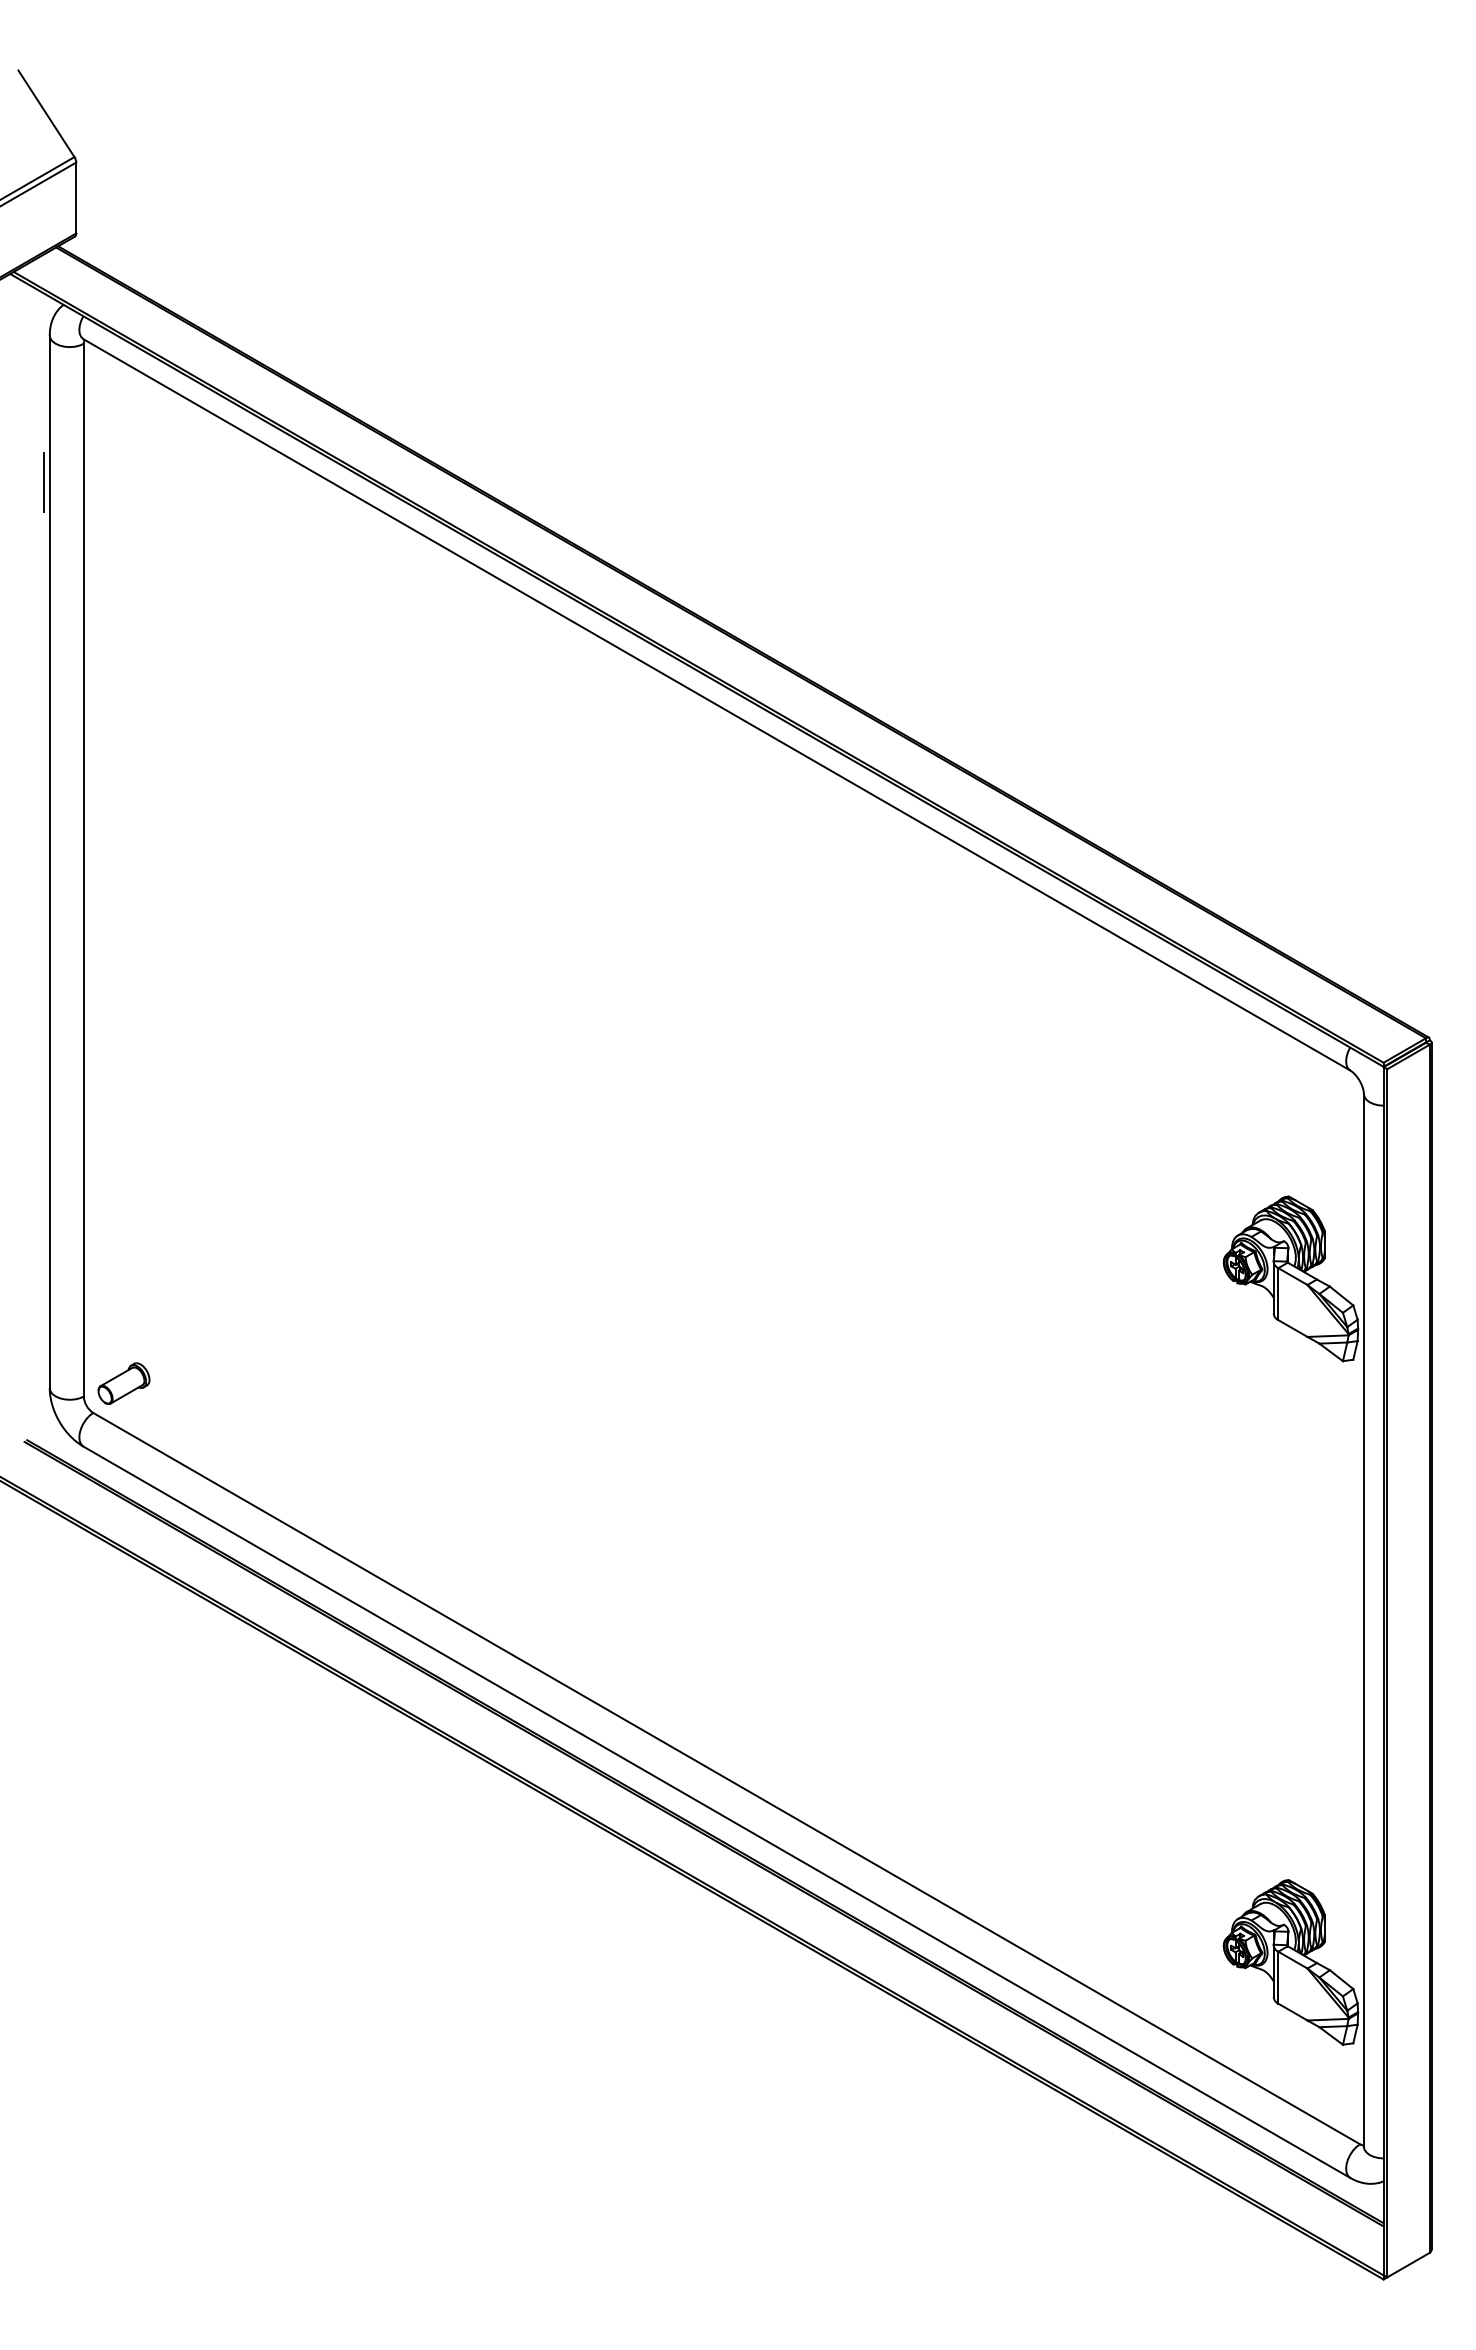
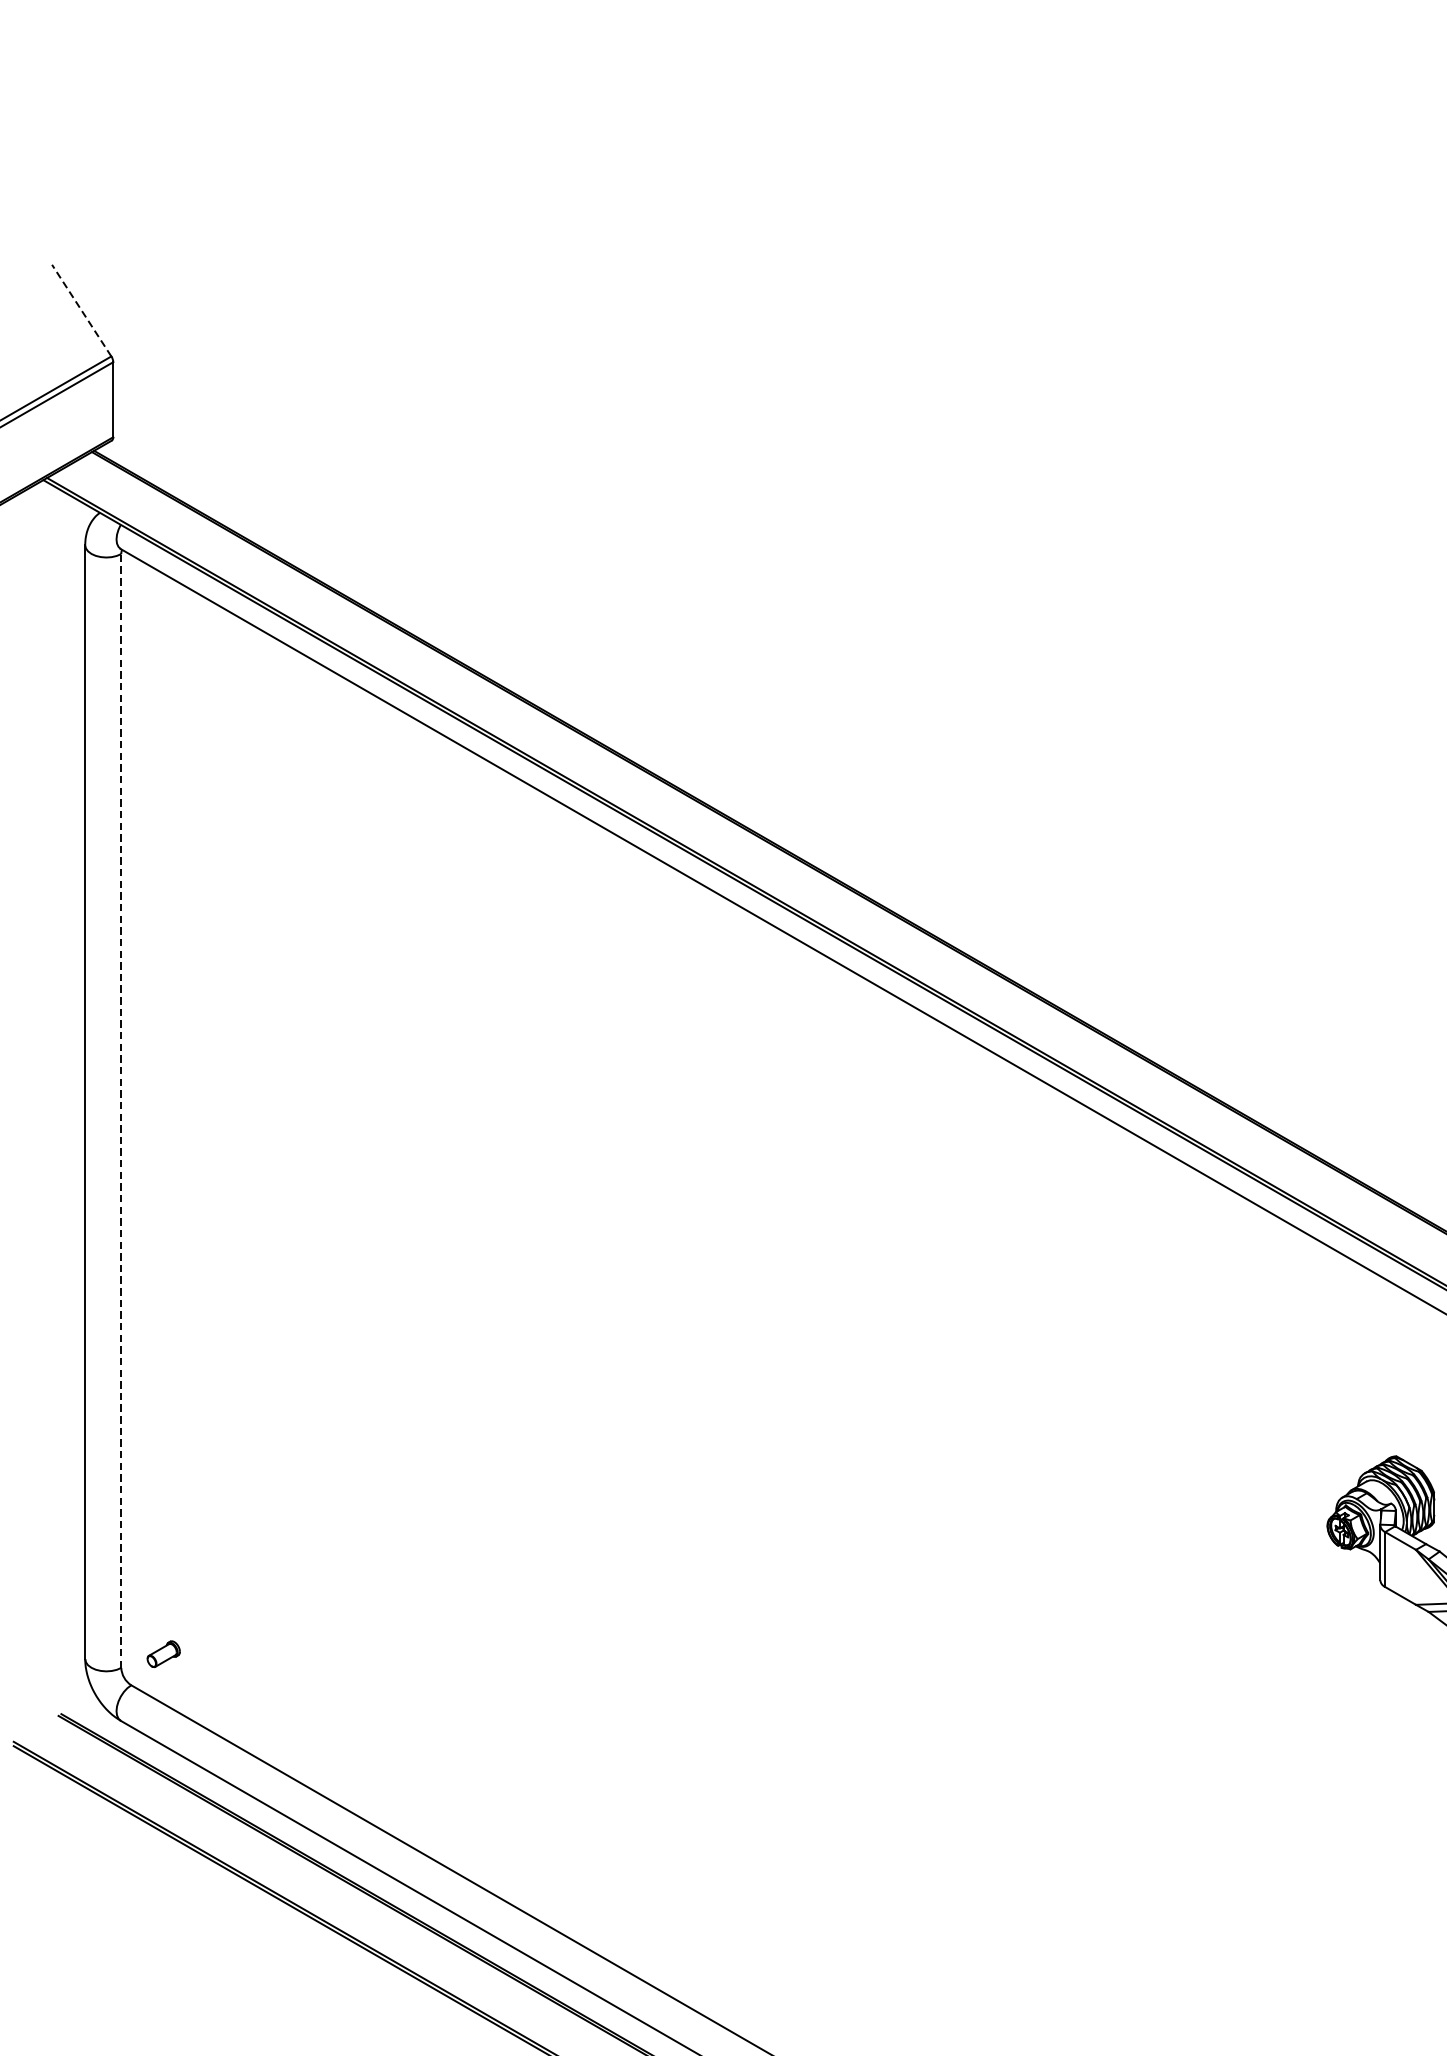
line: (46, 113) -> (81, 310), solid -> dashed
line: (44, 482) -> (79, 700), removed
line: (83, 869) -> (120, 1110), solid -> dashed
part: (123, 1383) -> (163, 1654), size x0.6

